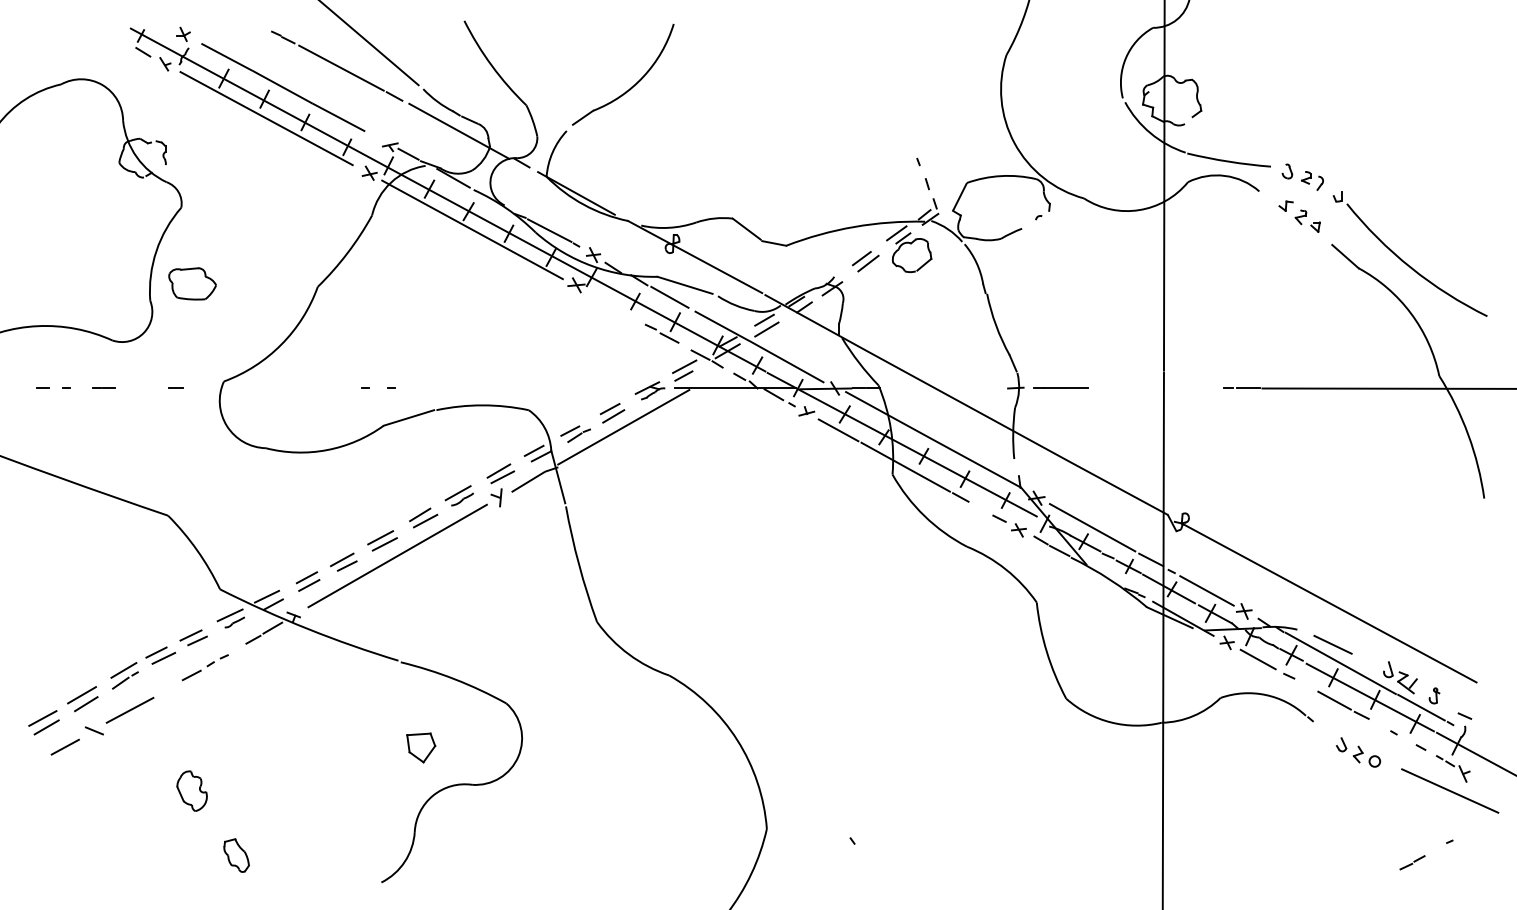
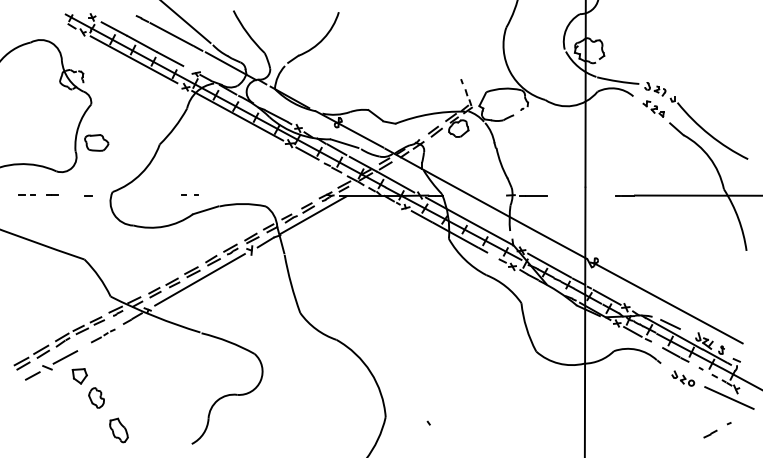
line: (611, 304) -> (307, 153), added
part: (420, 748) -> (79, 376), moved
part: (235, 855) -> (118, 430), size x1.43

